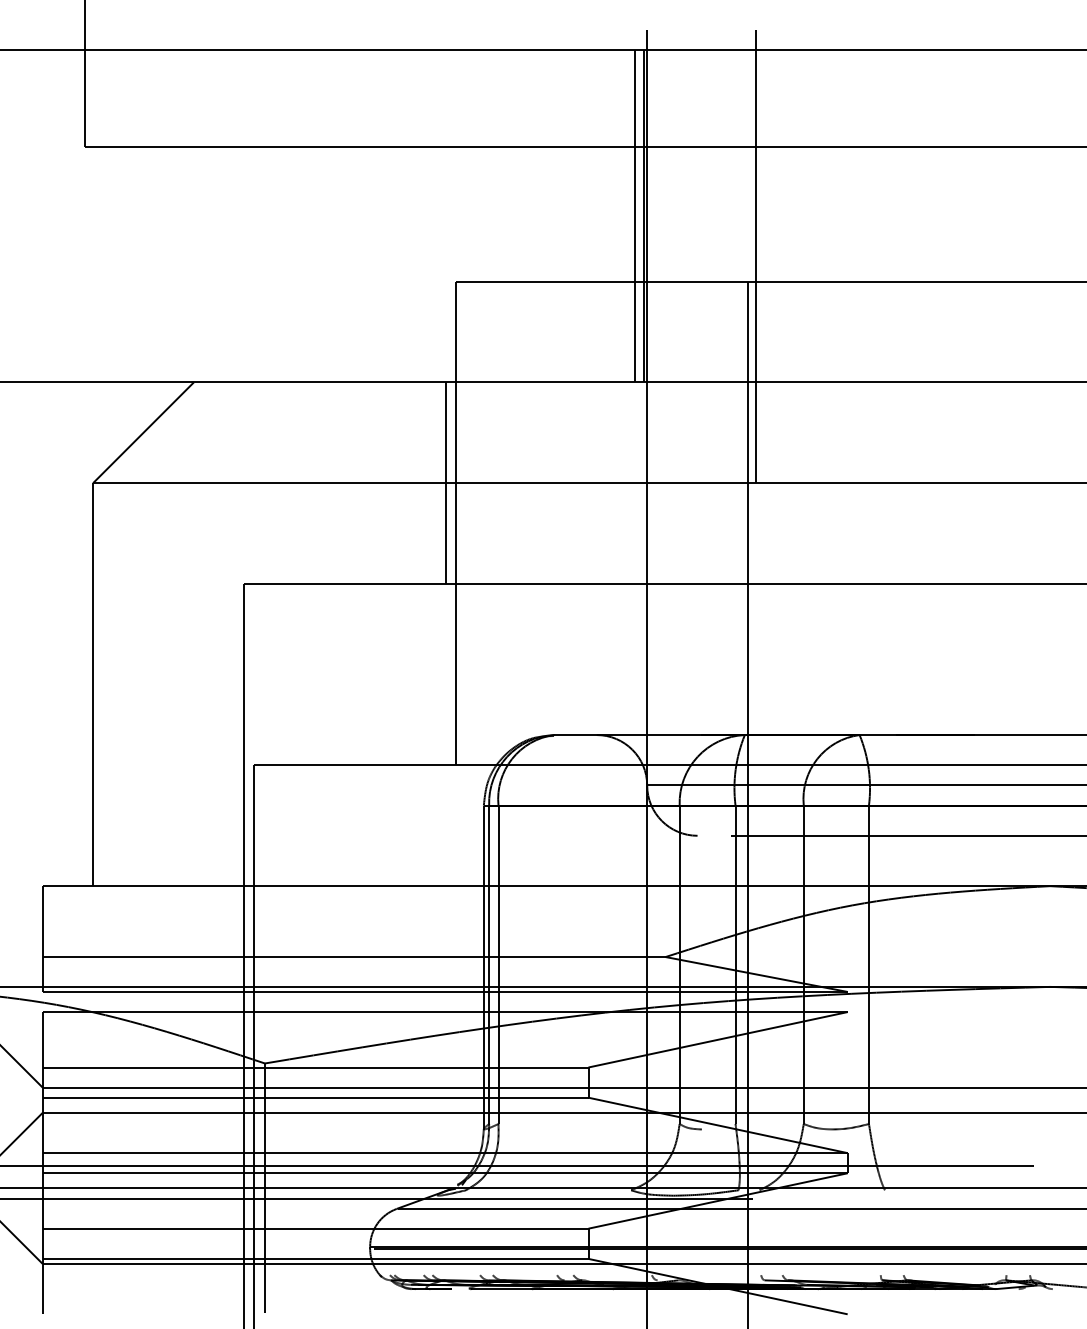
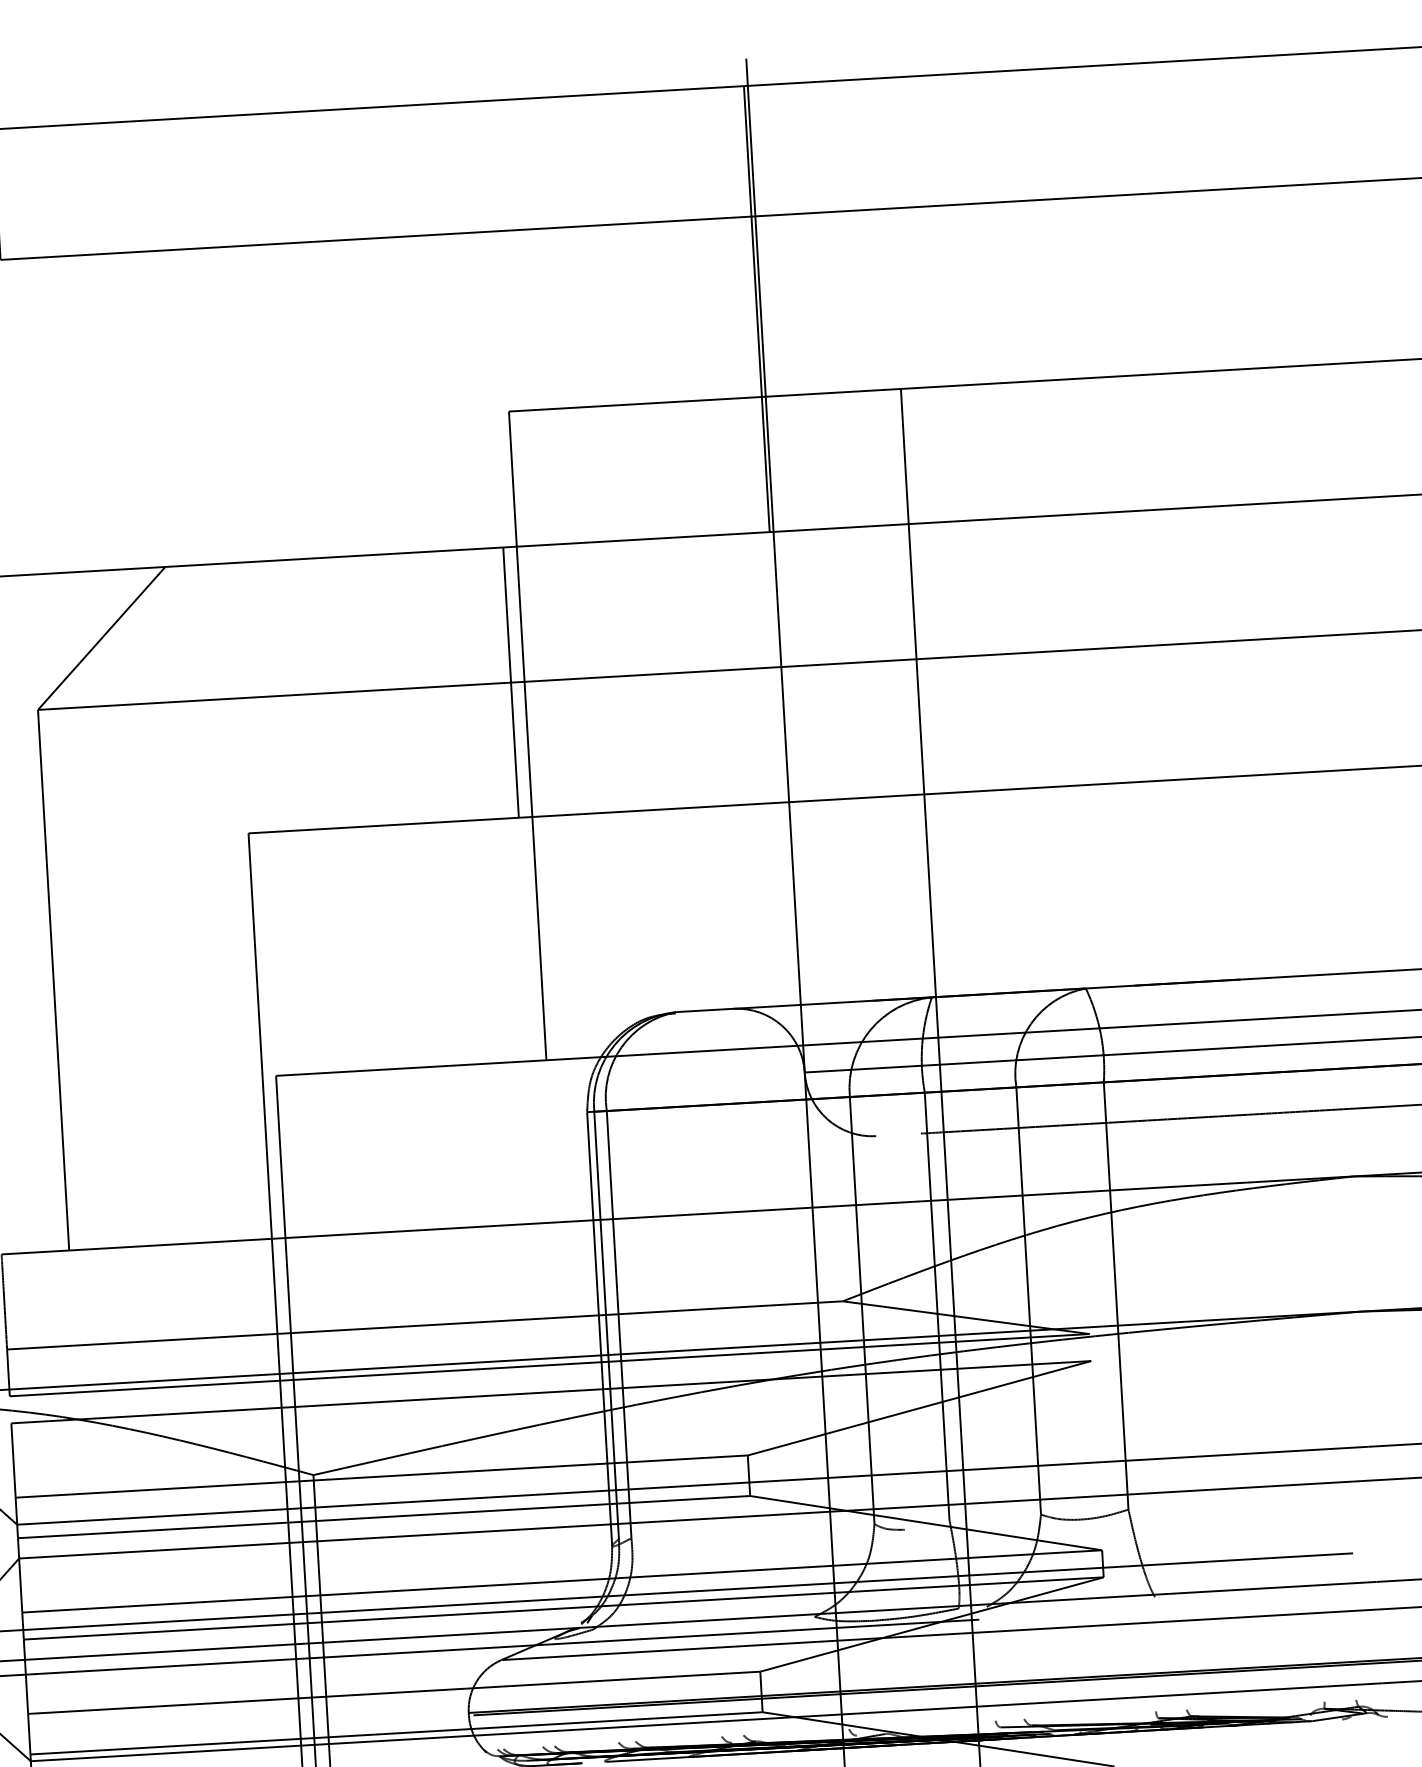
line: (635, 216) -> (745, 310), removed
line: (756, 256) -> (910, 354), removed

